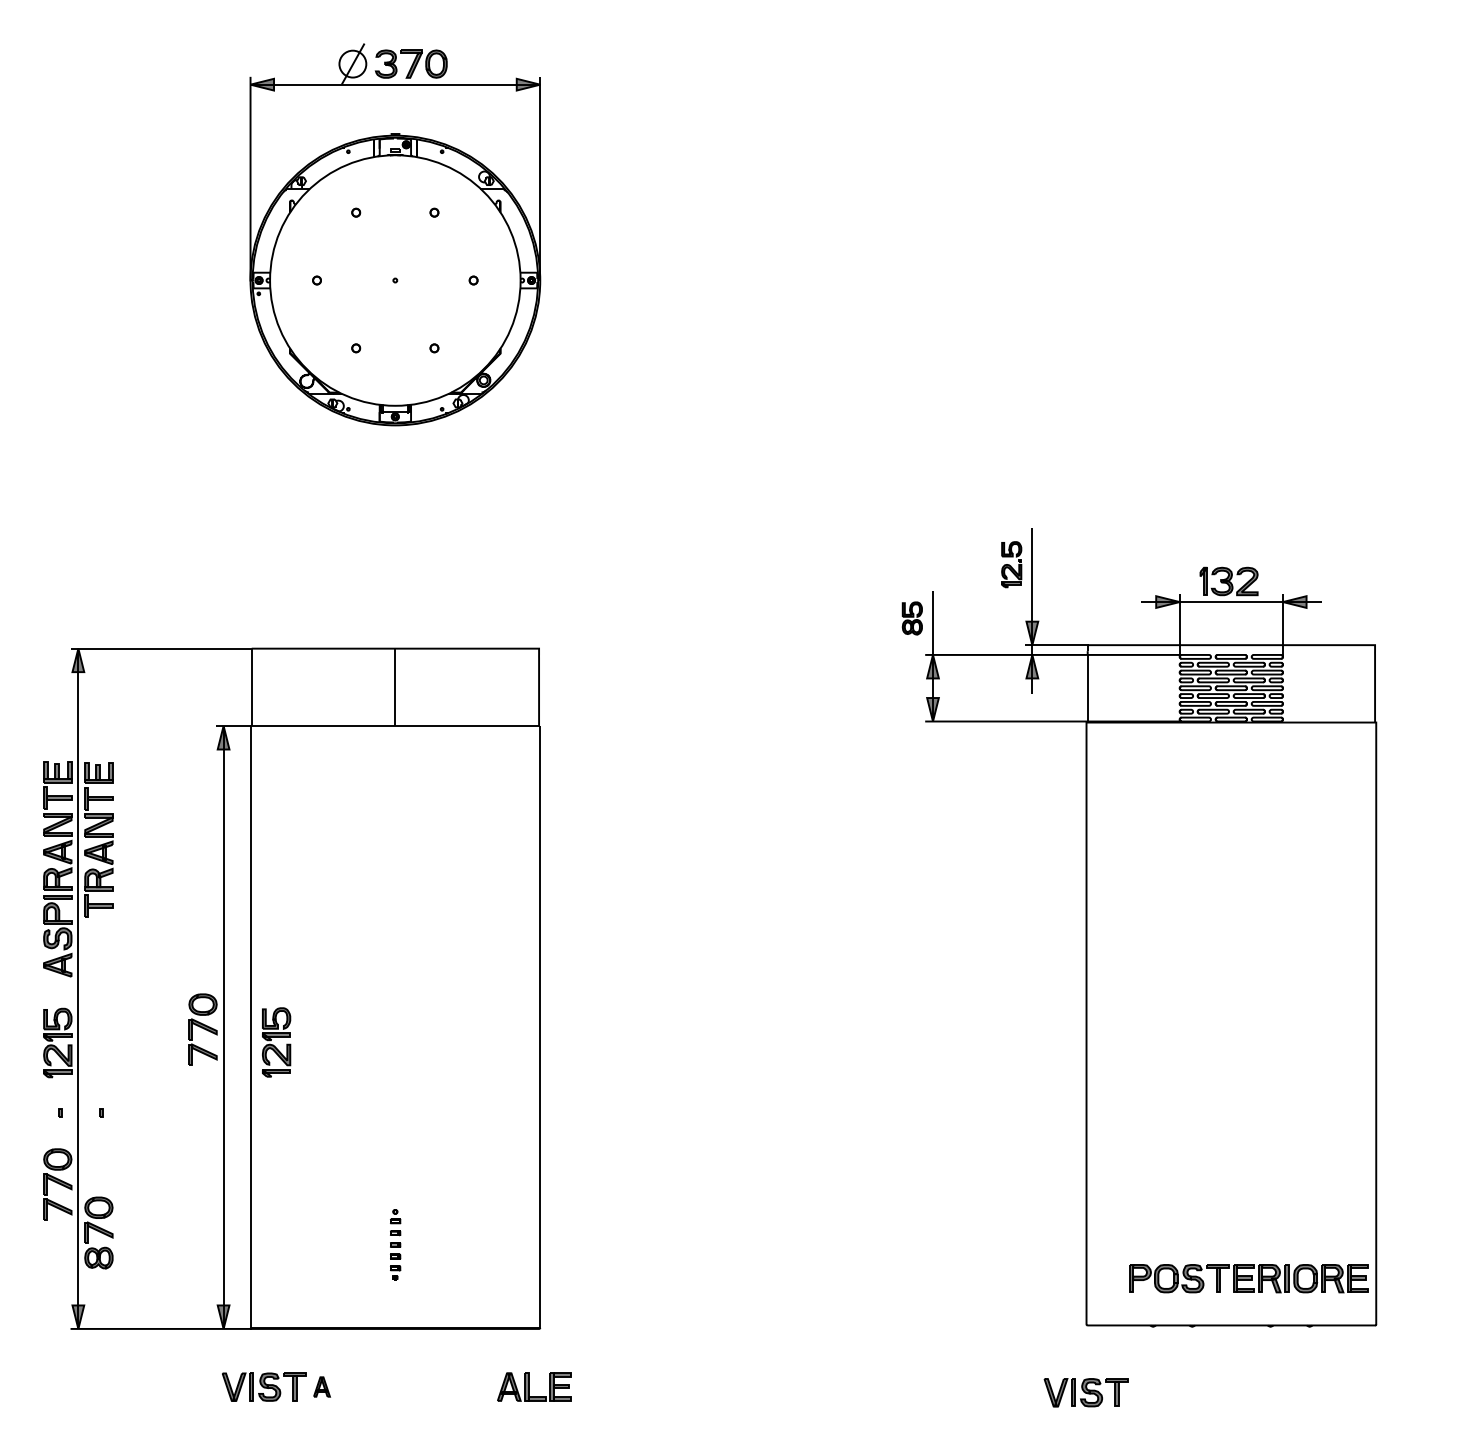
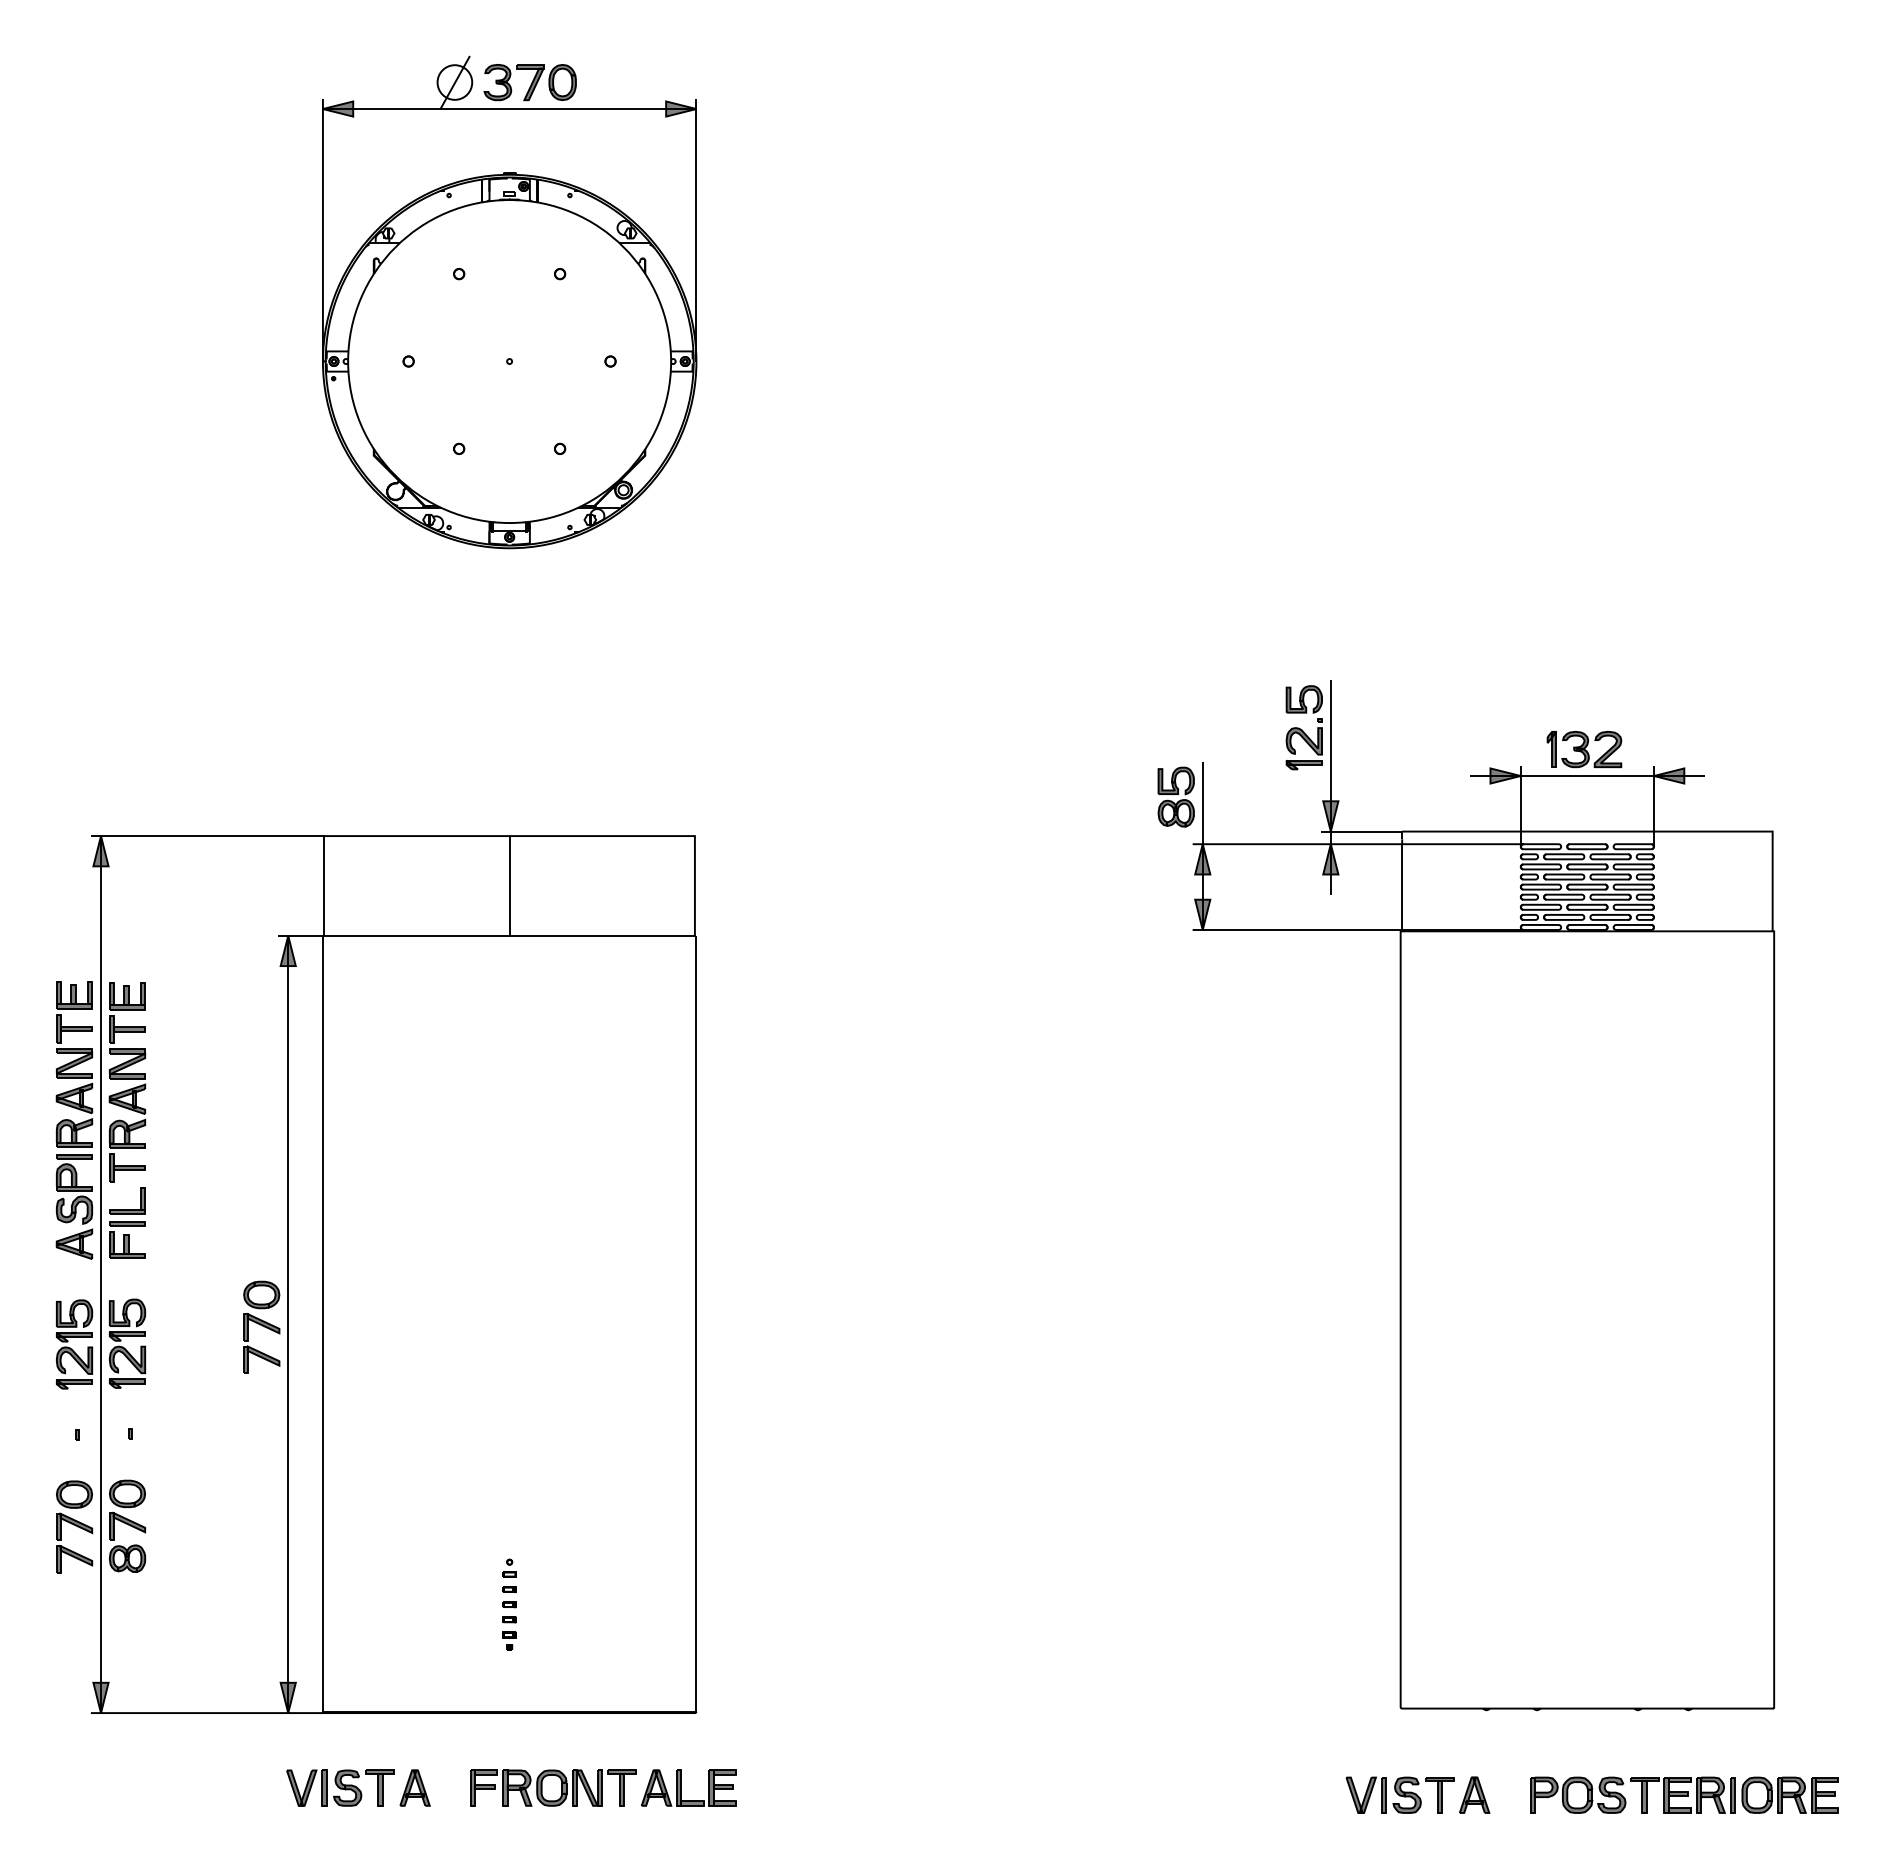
part: (1011, 564) -> (1303, 727), size x1.43
part: (911, 617) -> (1175, 796), size x1.43
part: (98, 948) -> (127, 1222), added
part: (276, 1042) -> (127, 1343), moved
part: (98, 1232) -> (127, 1525), moved
part: (1249, 1278) -> (1684, 1794), moved
part: (321, 1386) -> (414, 1787), size x1.43
part: (429, 1386) -> (553, 1787), added
part: (1143, 1392) -> (1474, 1794), added

